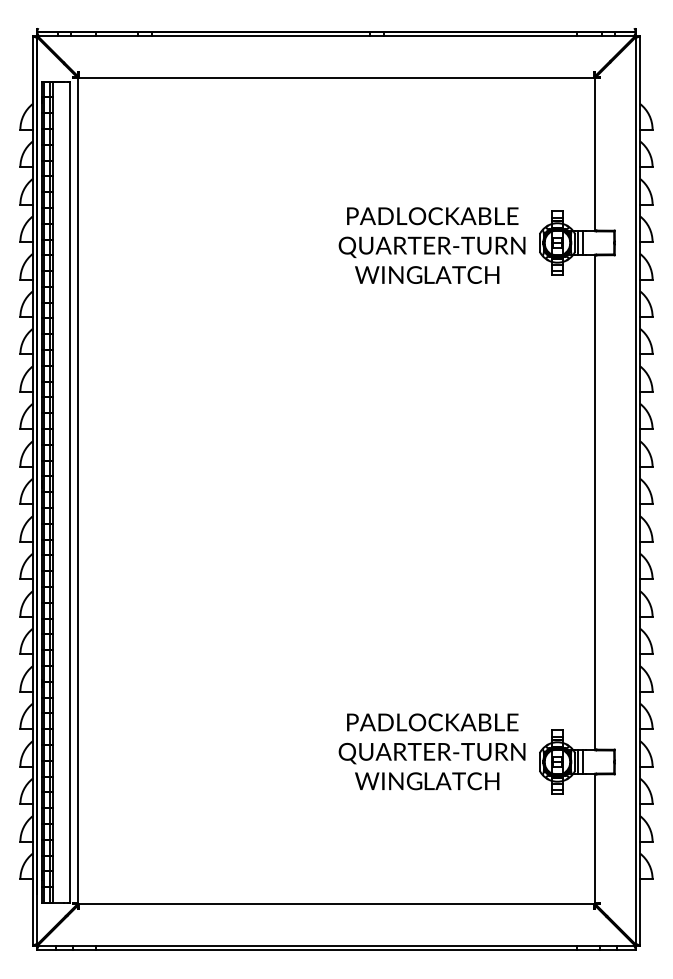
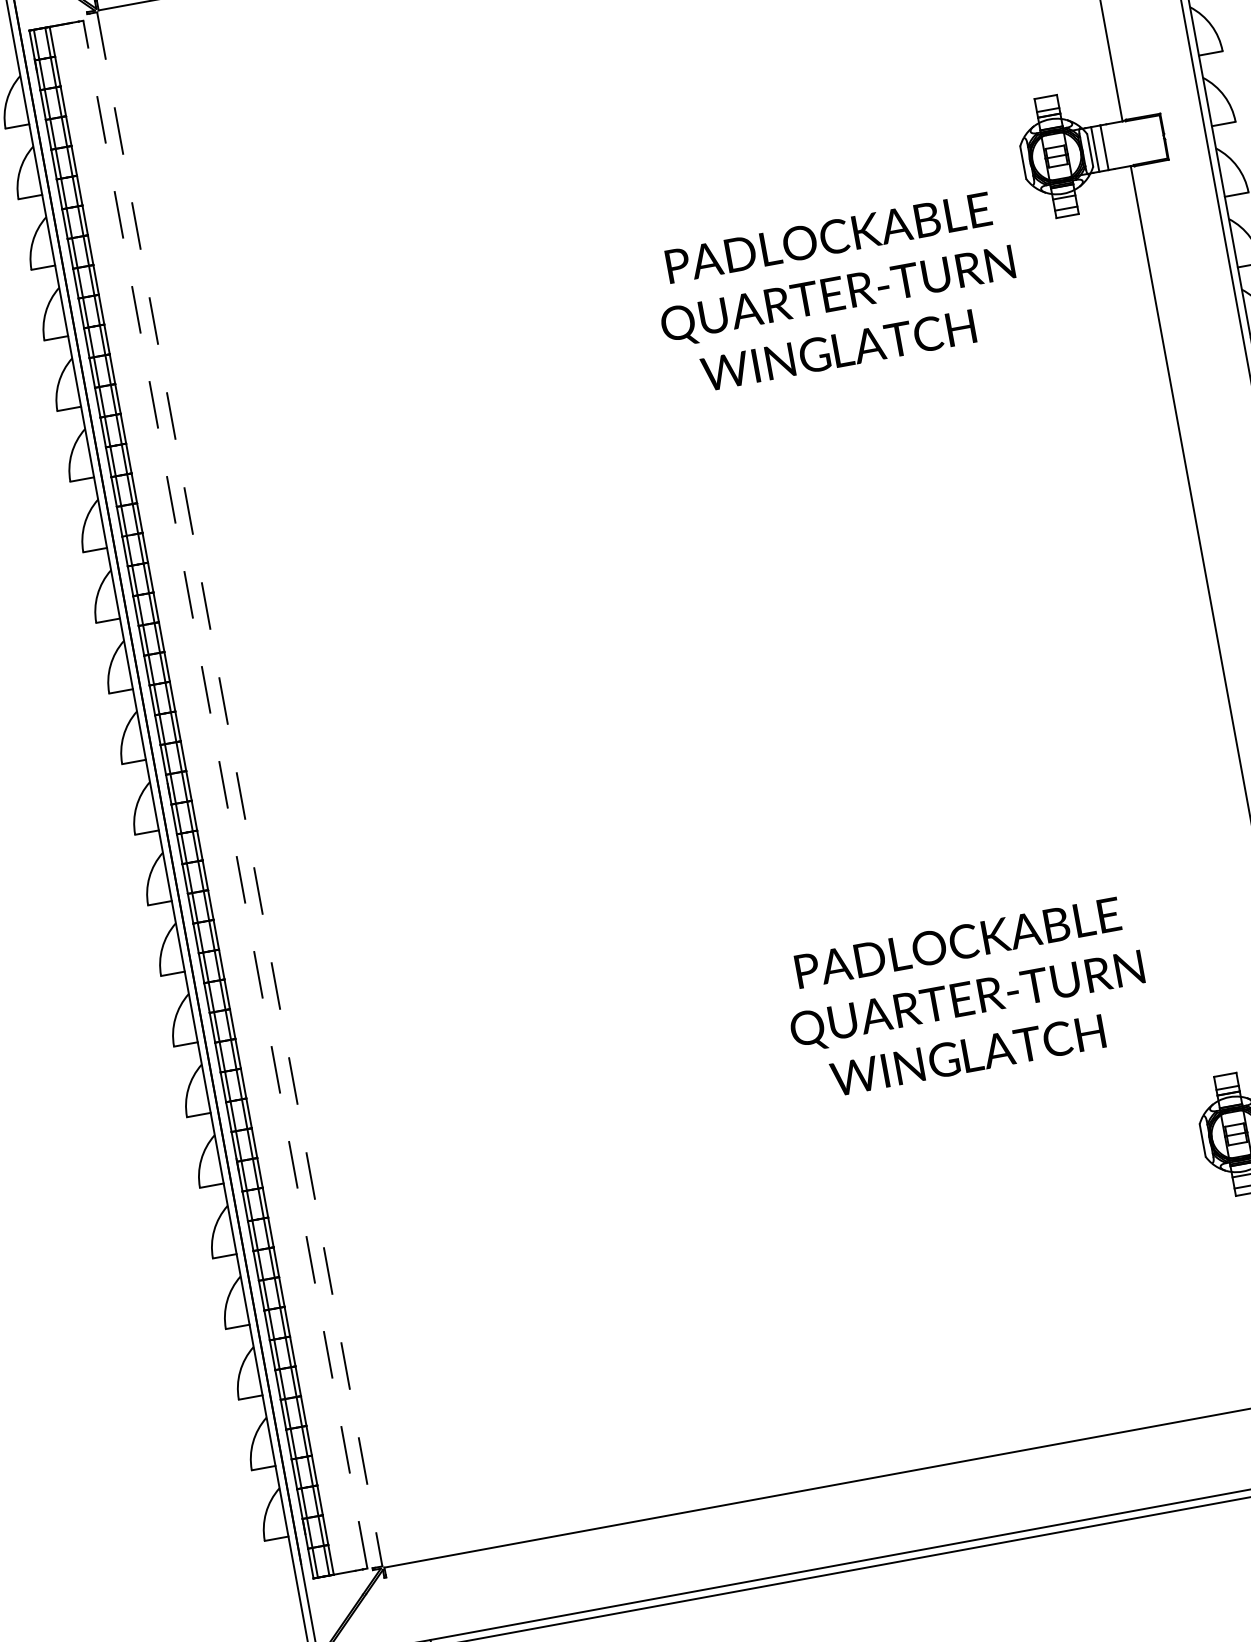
text: (431, 245) -> (836, 293), moved
line: (78, 491) -> (240, 790), solid -> dashed
line: (70, 492) -> (225, 795), solid -> dashed
text: (431, 751) -> (965, 998), moved

